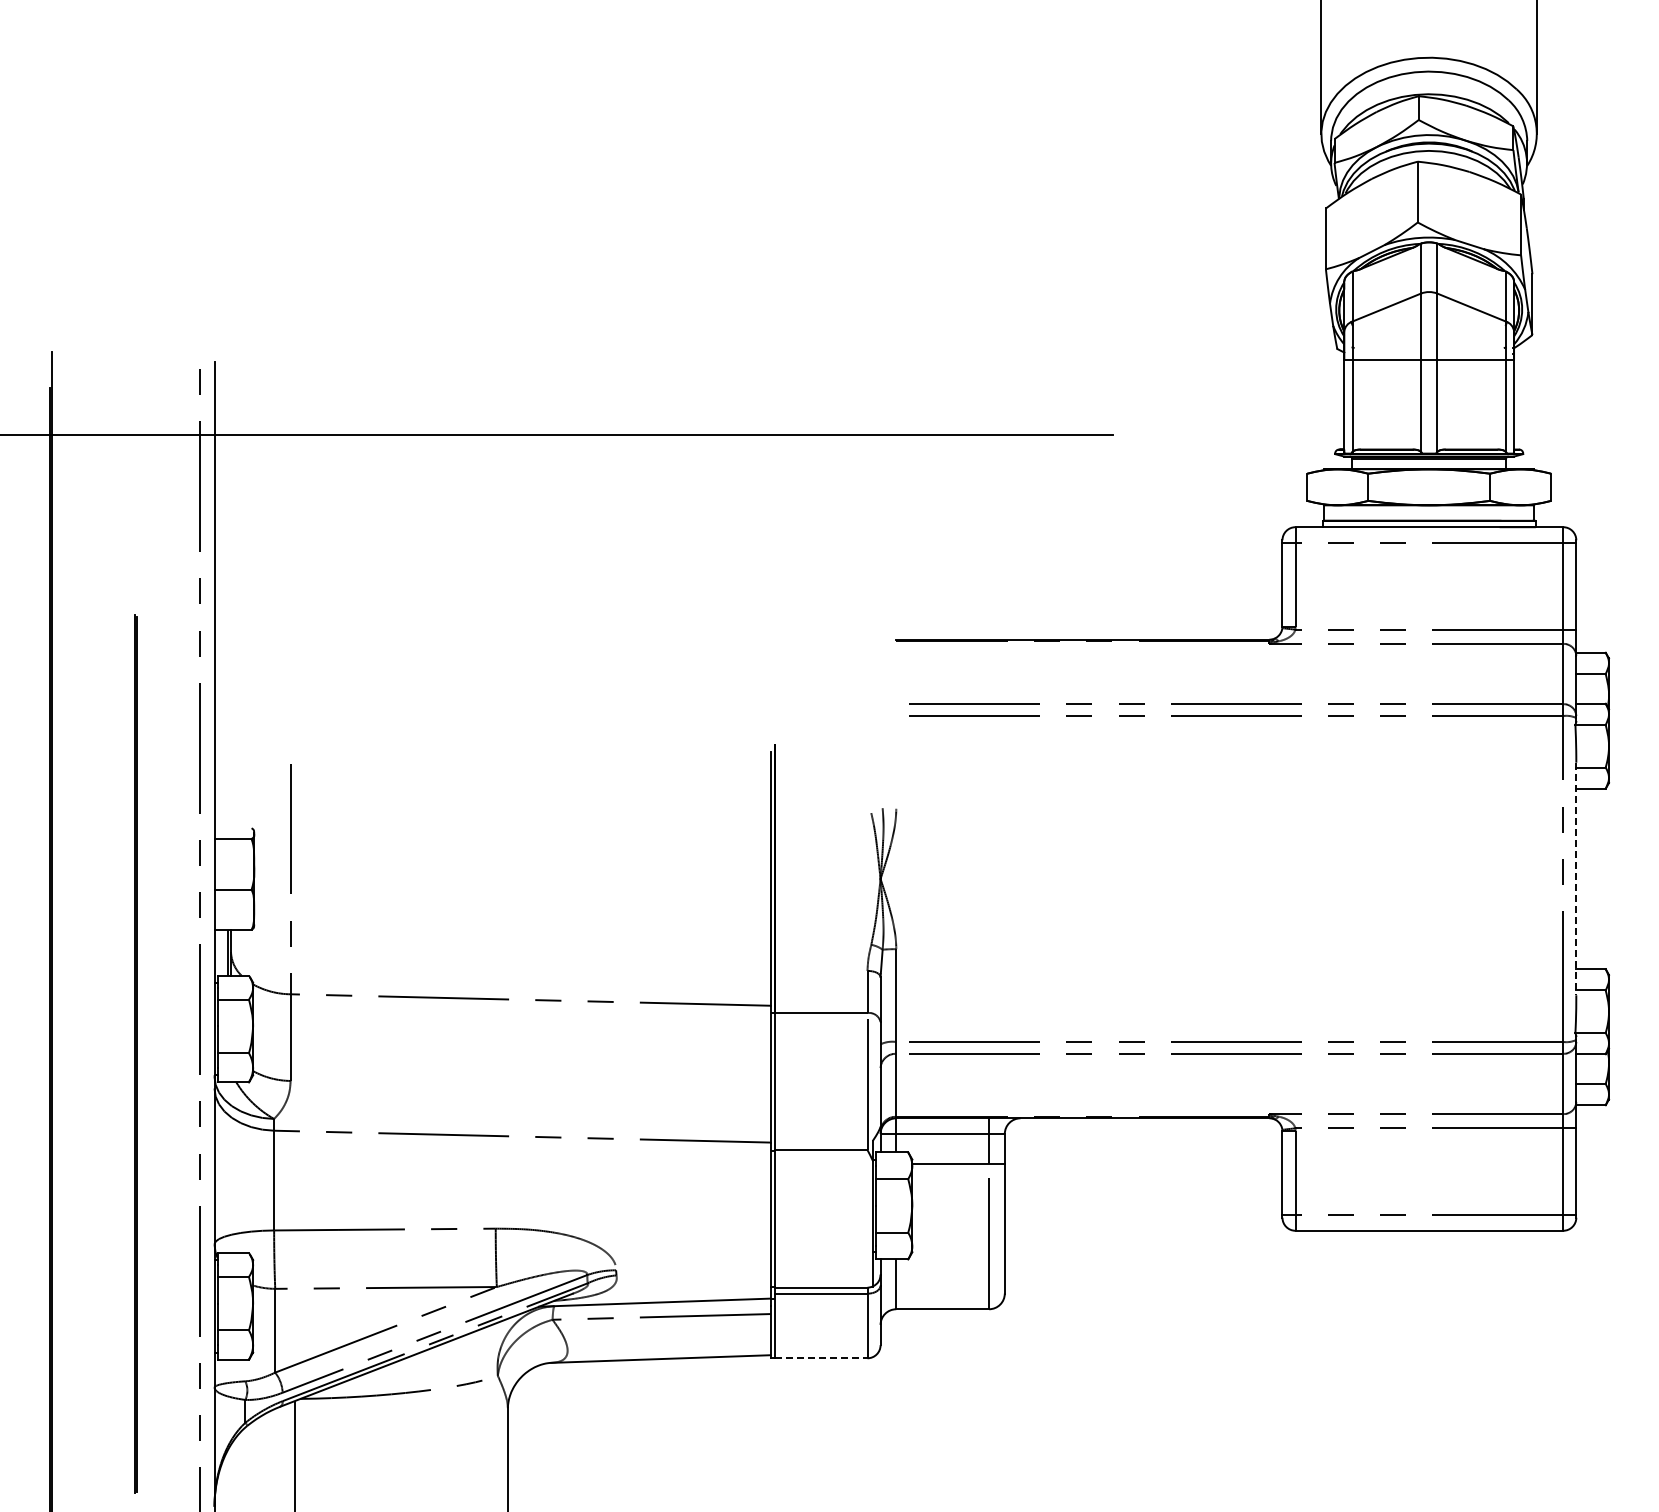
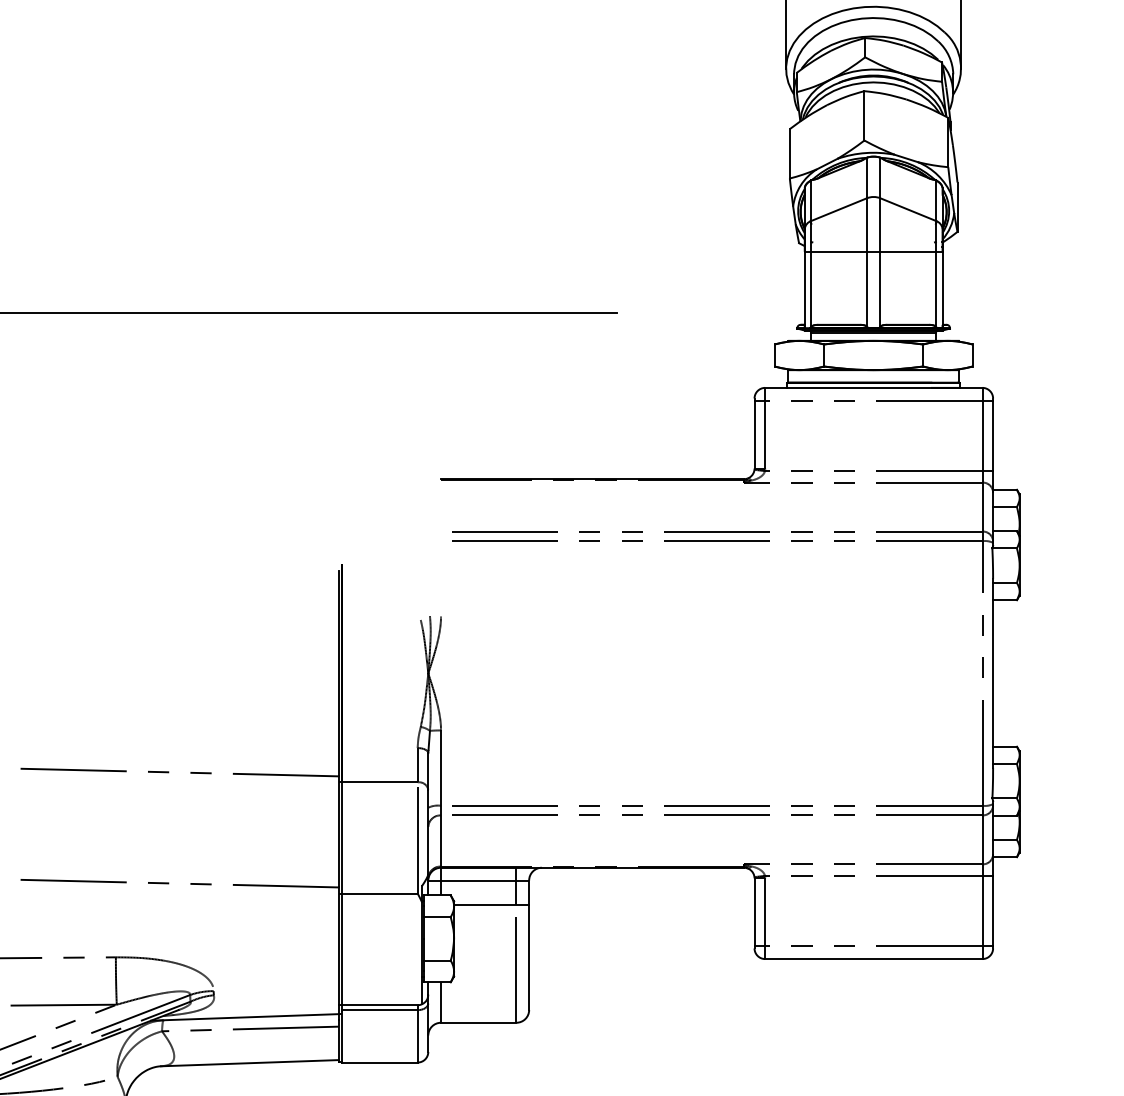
line: (1576, 879) -> (993, 673), dashed -> solid
line: (821, 1358) -> (380, 1062), dashed -> solid

